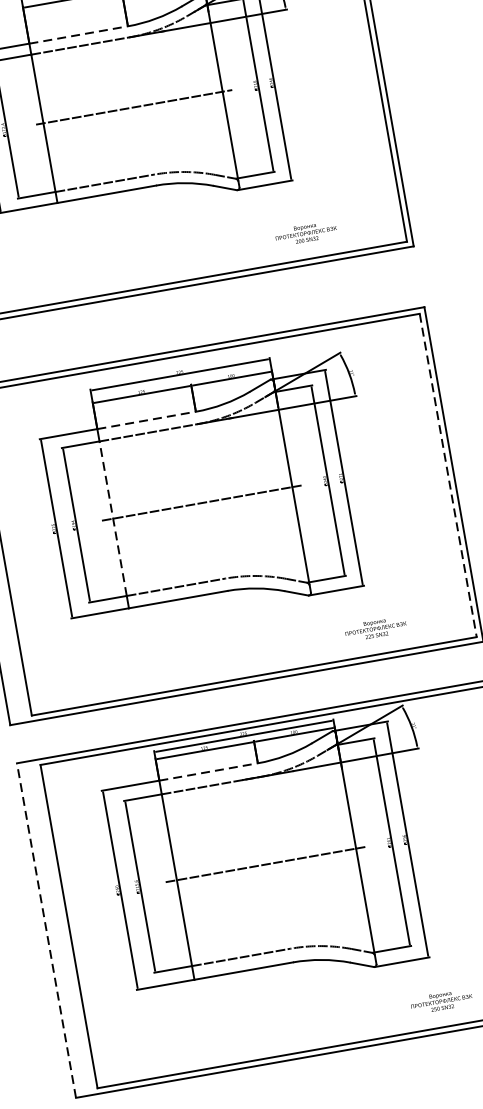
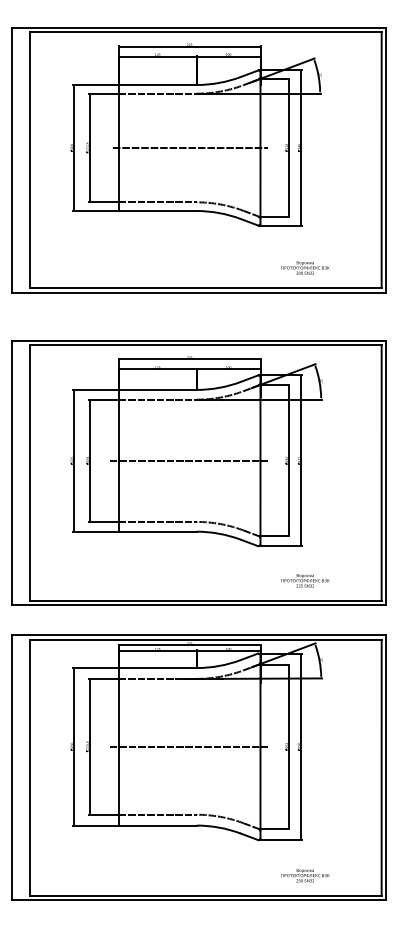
line: (78, 35) -> (157, 85), dashed -> solid
line: (146, 419) -> (157, 389), dashed -> solid
line: (447, 474) -> (381, 472), dashed -> solid
line: (112, 518) -> (118, 460), dashed -> solid
line: (208, 772) -> (157, 668), dashed -> solid
line: (46, 930) -> (11, 767), dashed -> solid

